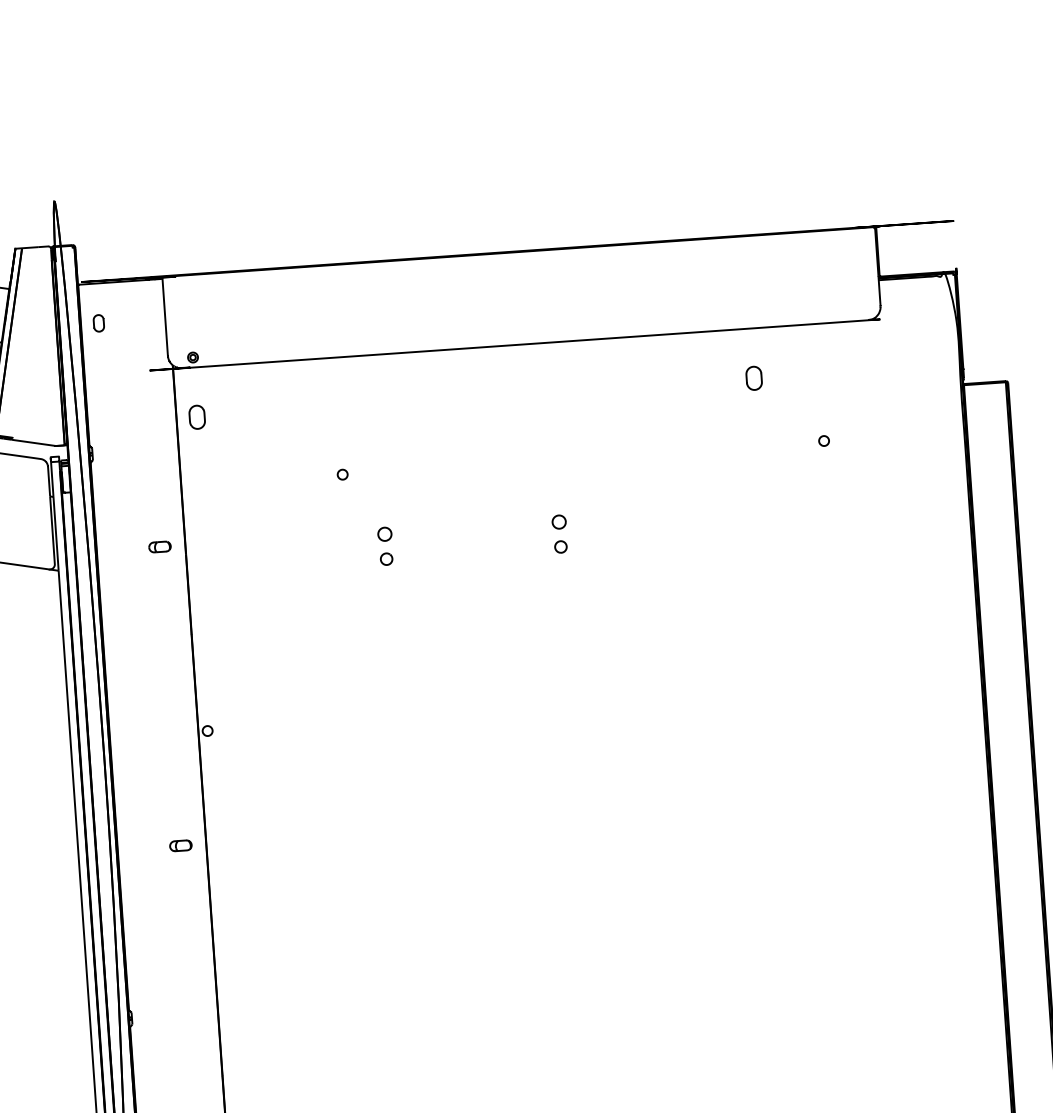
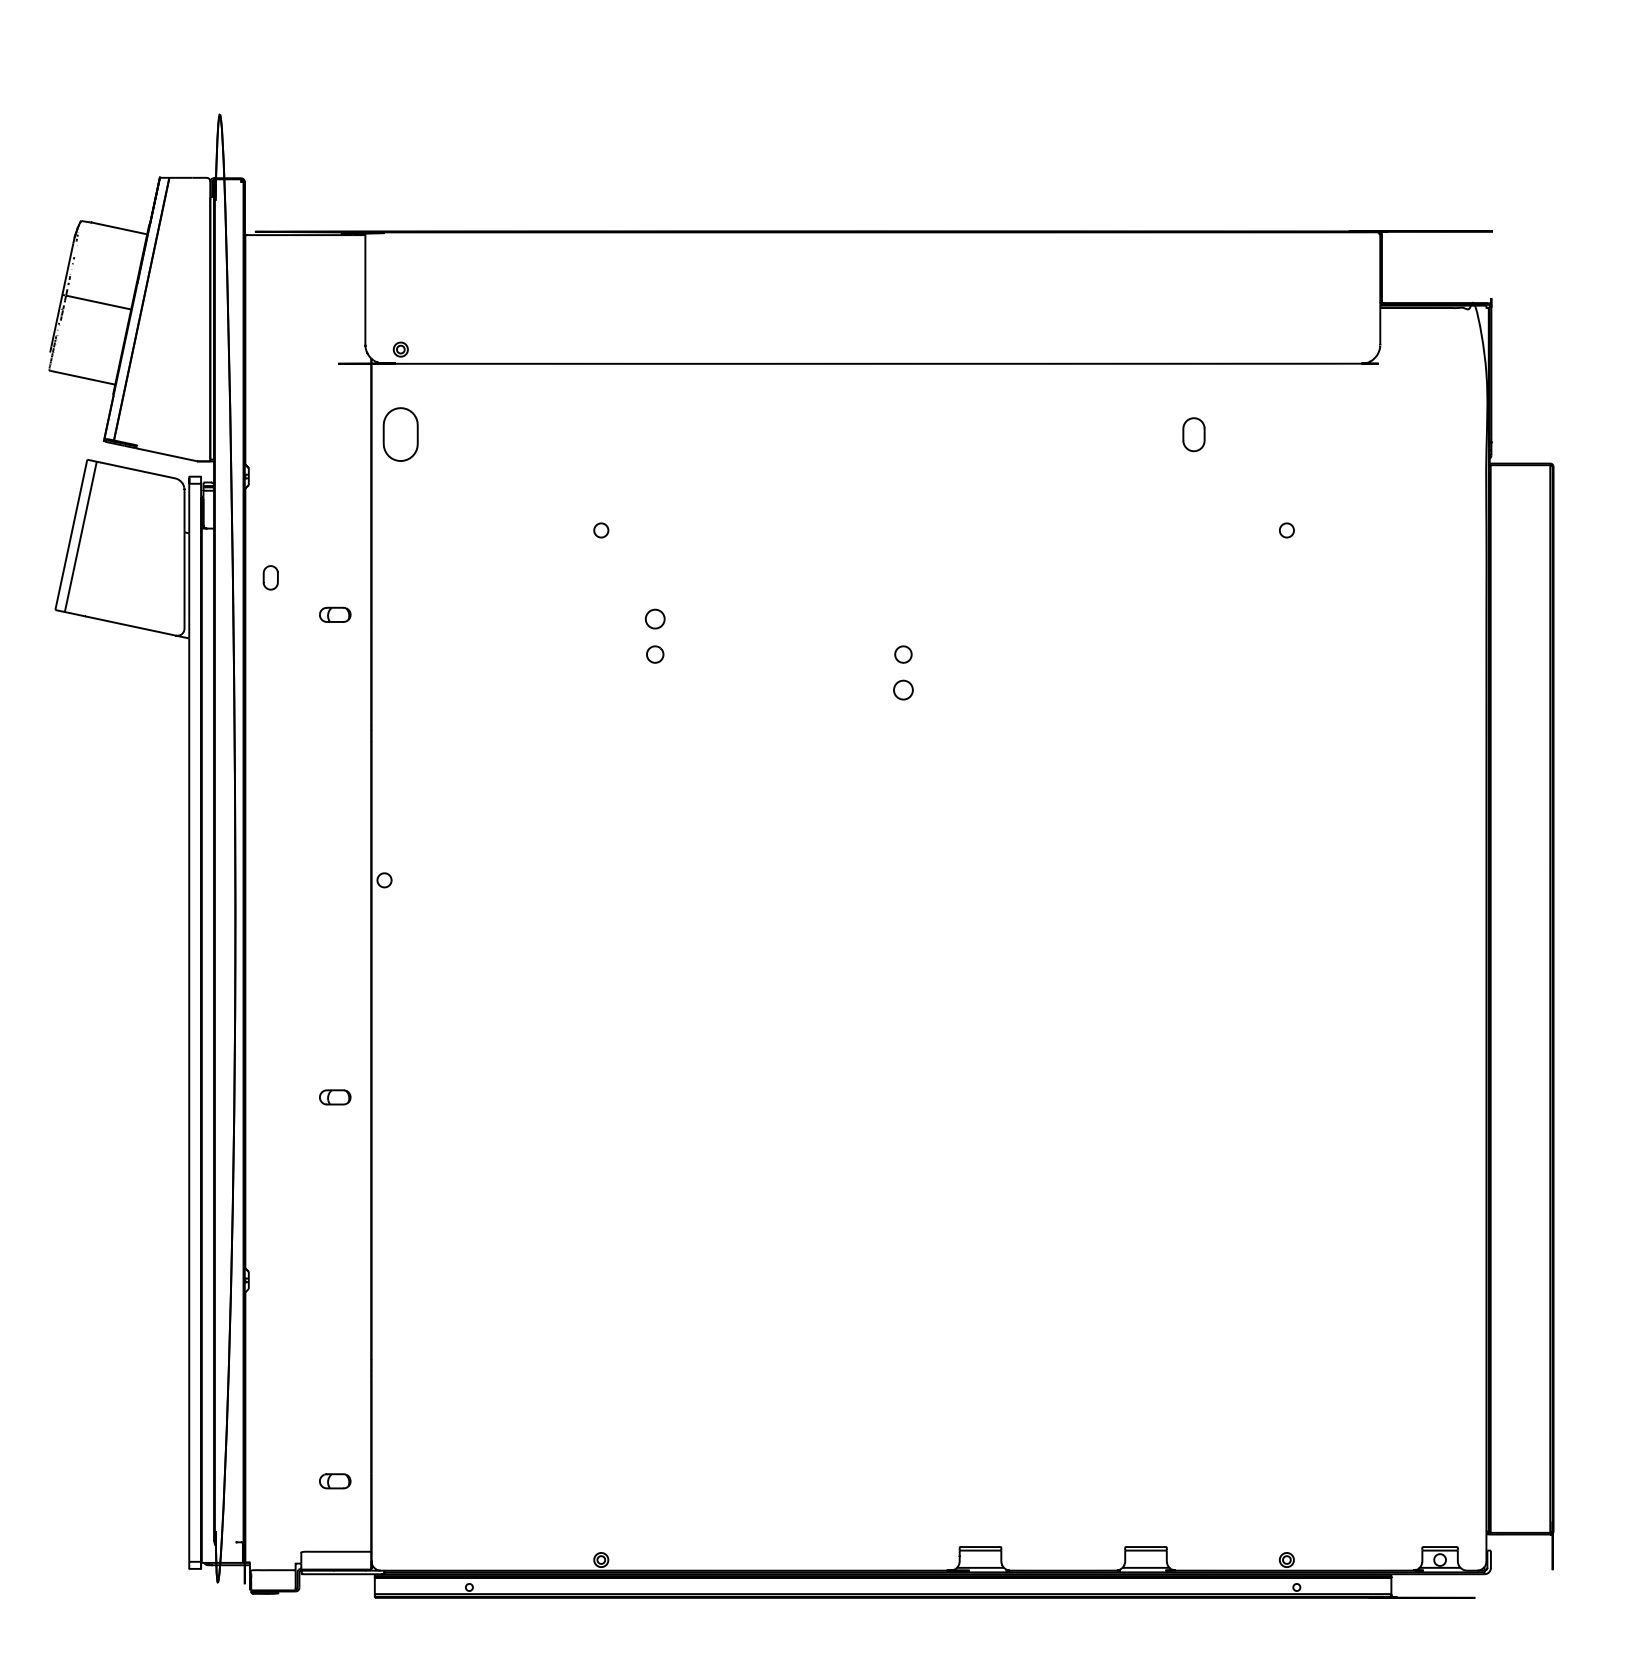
part: (98, 323) -> (270, 577), moved
part: (196, 417) -> (400, 434), size x1.6
part: (559, 521) -> (903, 689), moved
part: (181, 845) -> (335, 1097), moved

